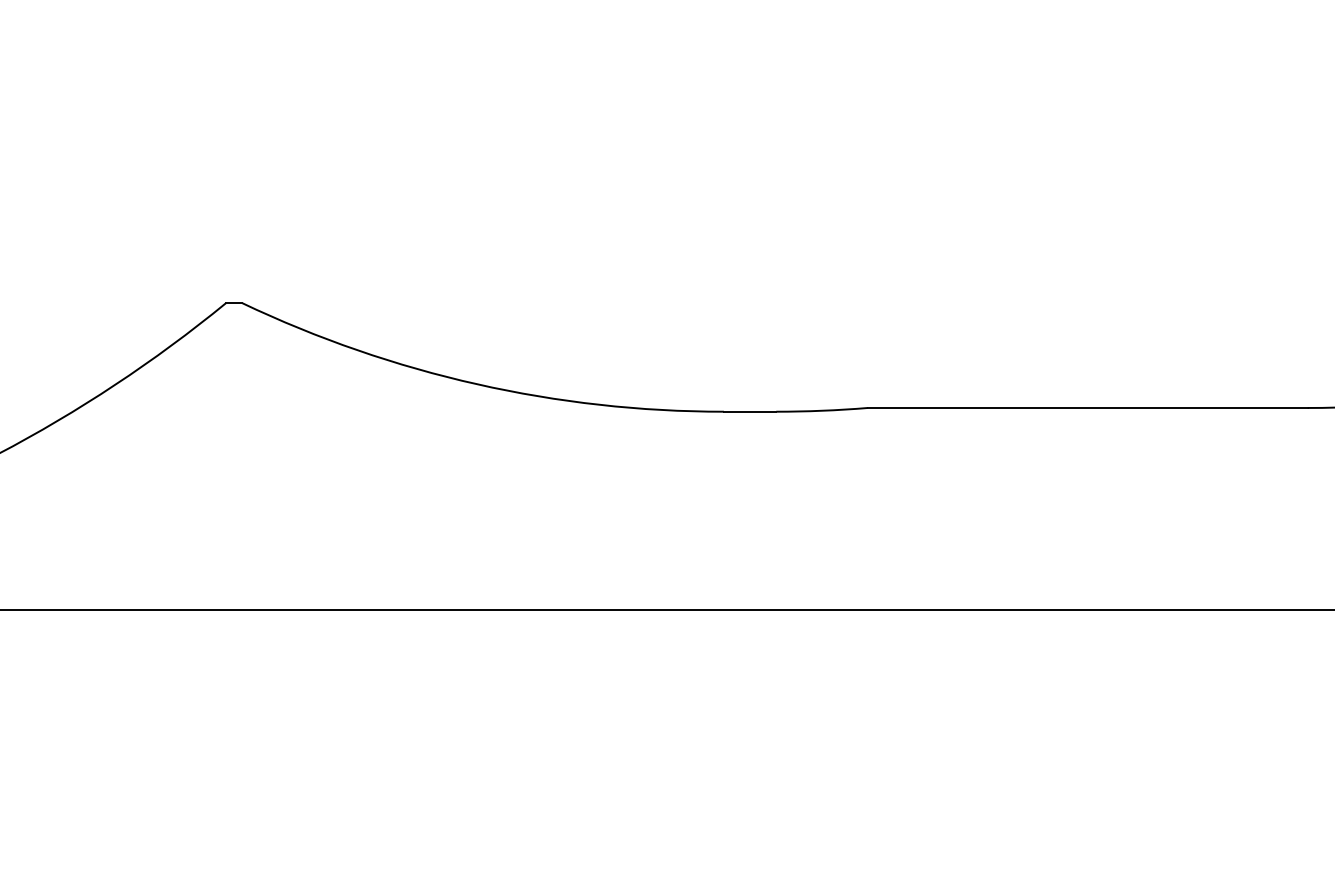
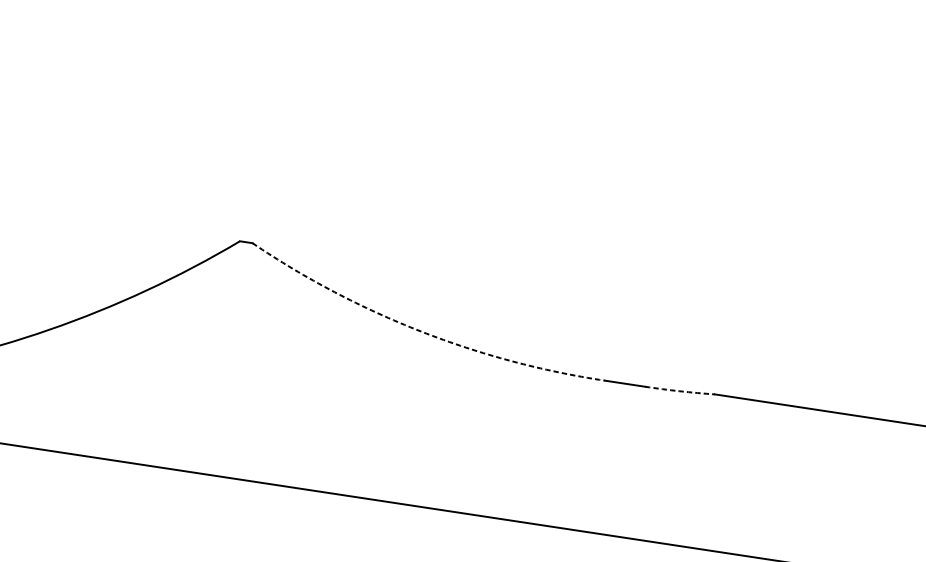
arc: (477, 384) -> (421, 331), solid -> dashed
arc: (822, 410) -> (680, 391), solid -> dashed

